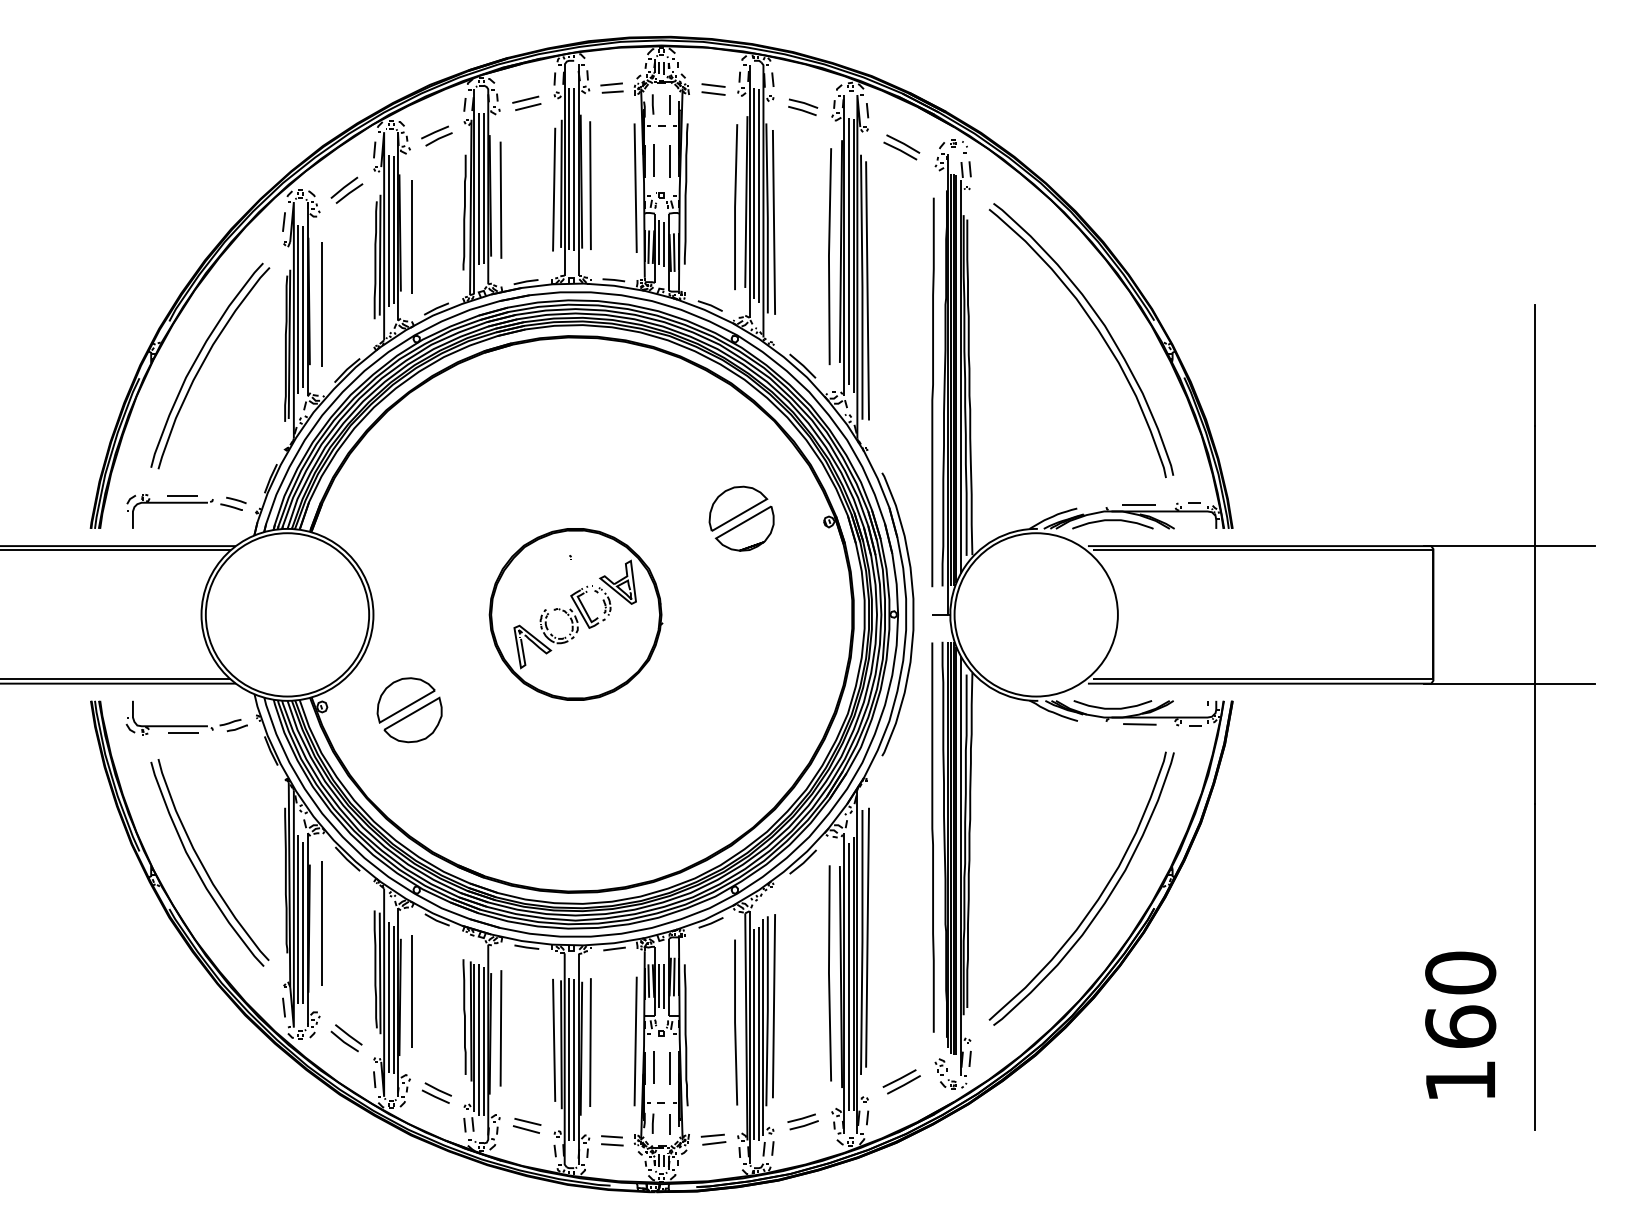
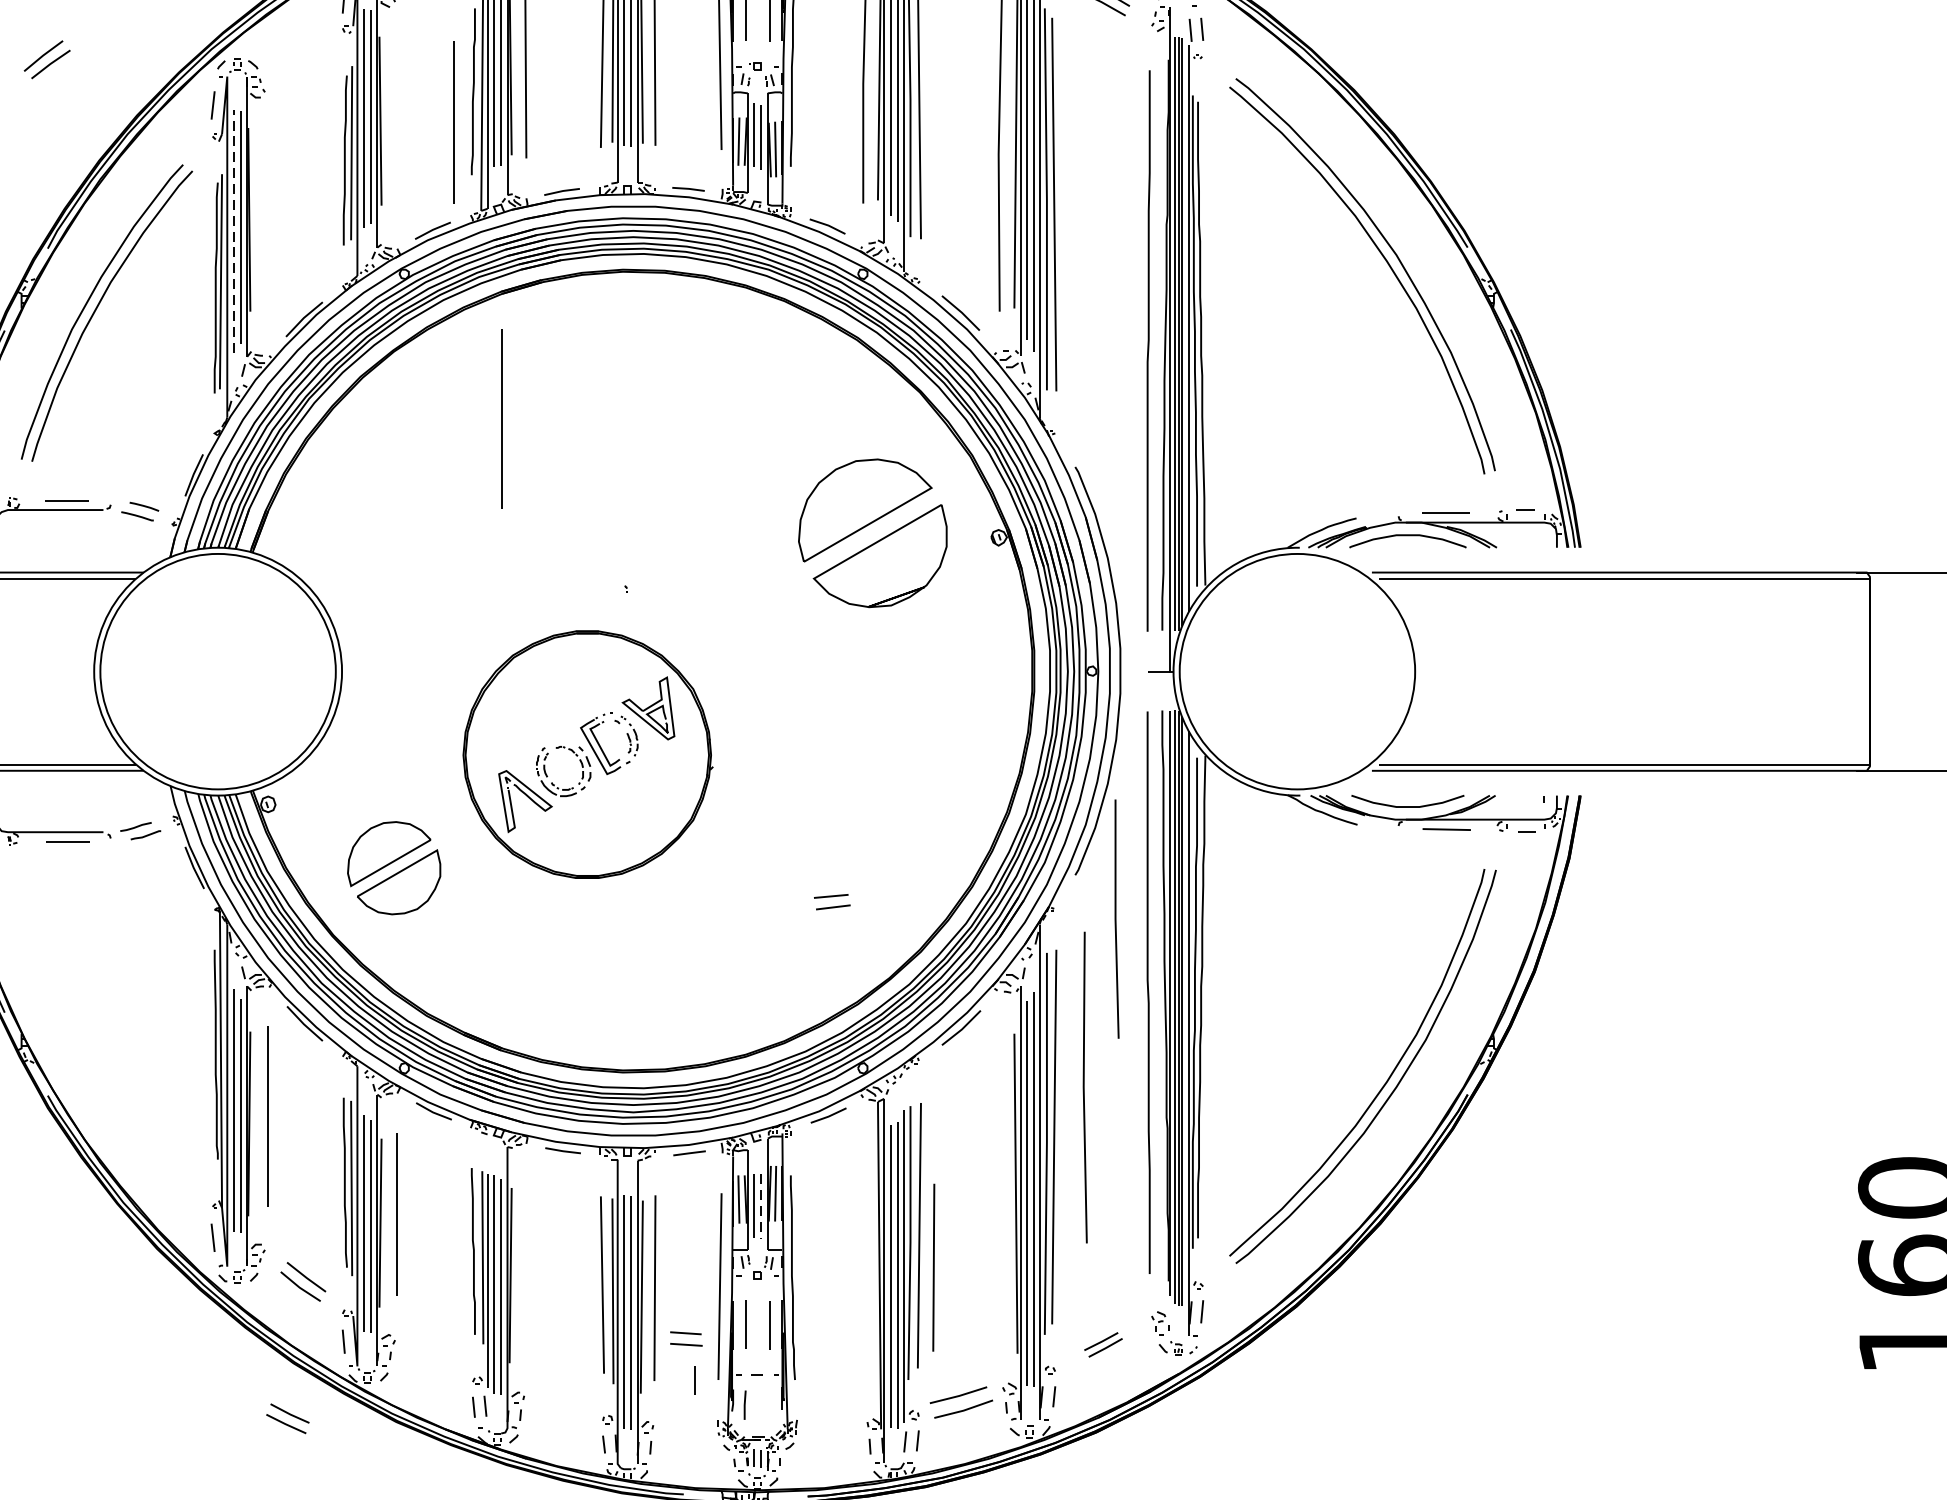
part: (346, 189) -> (46, 58), moved
line: (411, 236) -> (453, 121), moved
line: (321, 304) -> (500, 418), moved
line: (298, 308) -> (233, 230), solid -> dashed
part: (741, 518) -> (872, 532), size x1.6
part: (575, 614) -> (587, 754), moved
part: (409, 710) -> (393, 868), moved
part: (203, 864) -> (97, 1031), removed
line: (829, 973) -> (1084, 1087), moved
line: (664, 986) -> (761, 1207), solid -> dashed
line: (735, 1022) -> (1116, 919), moved
line: (500, 1028) -> (933, 1267), moved
part: (901, 1081) -> (1103, 1344), size x0.7
part: (436, 1092) -> (287, 1417), moved
part: (802, 1121) -> (960, 1401), size x1.4
line: (669, 1124) -> (693, 1380), moved
part: (527, 1125) -> (564, 1407), removed
part: (713, 1139) -> (832, 901), moved
part: (612, 1140) -> (686, 1338), moved

